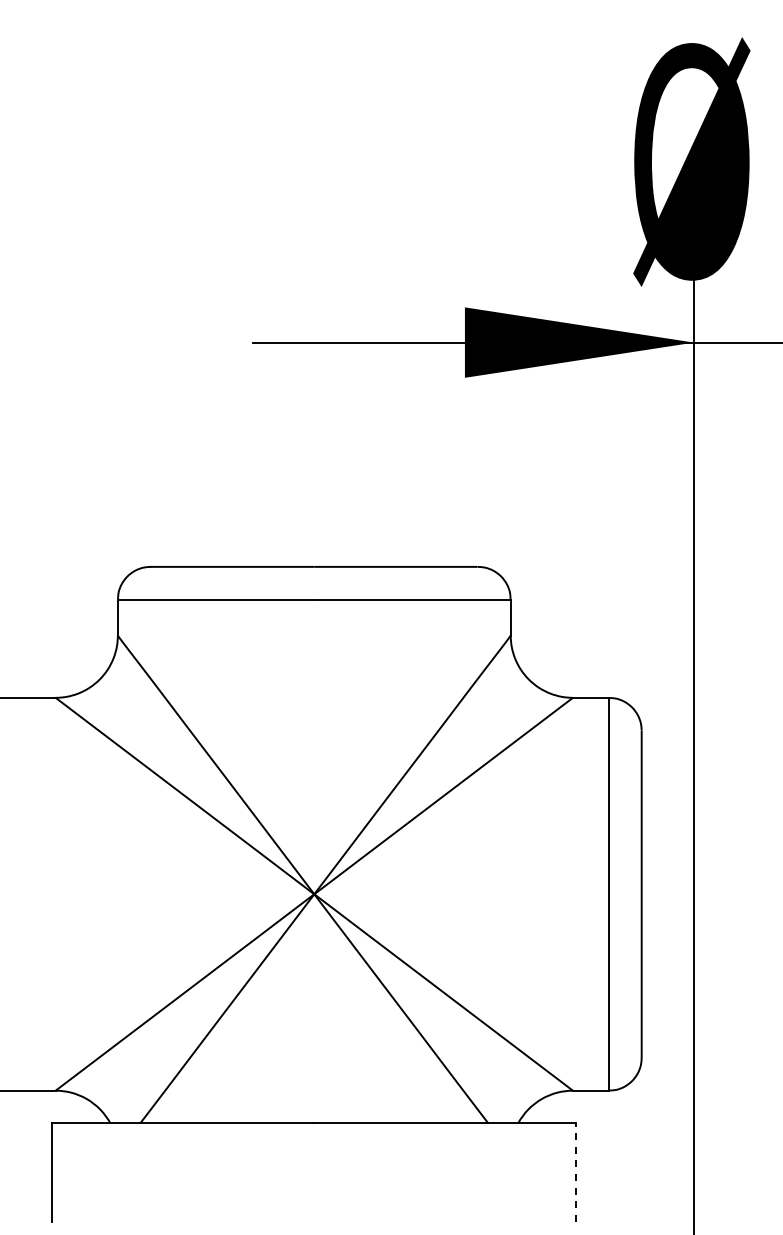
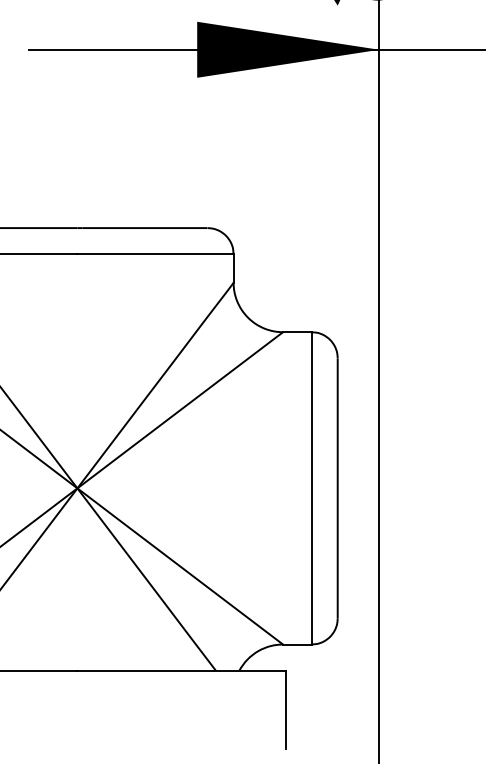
line: (576, 1172) -> (285, 709), dashed -> solid

